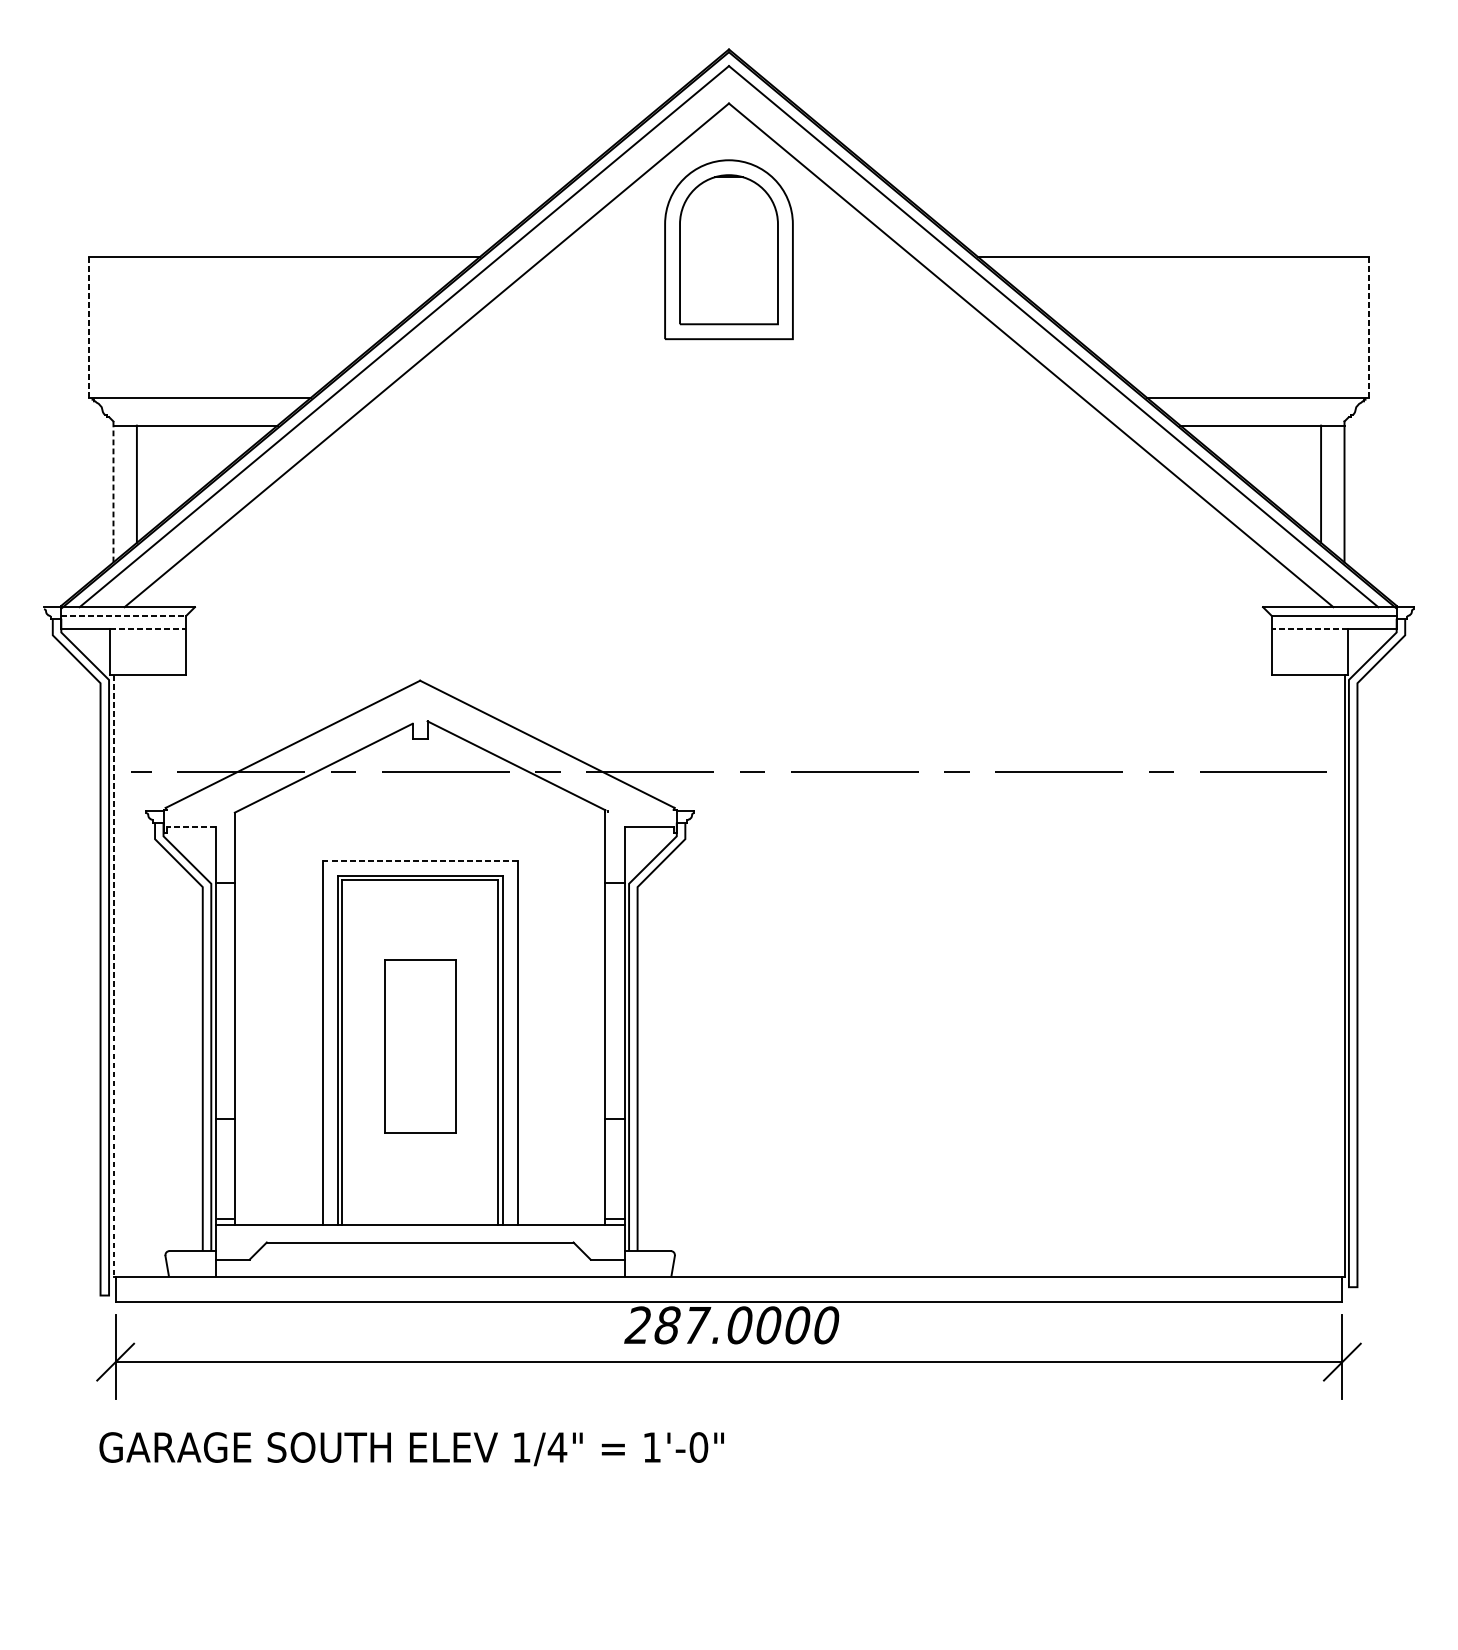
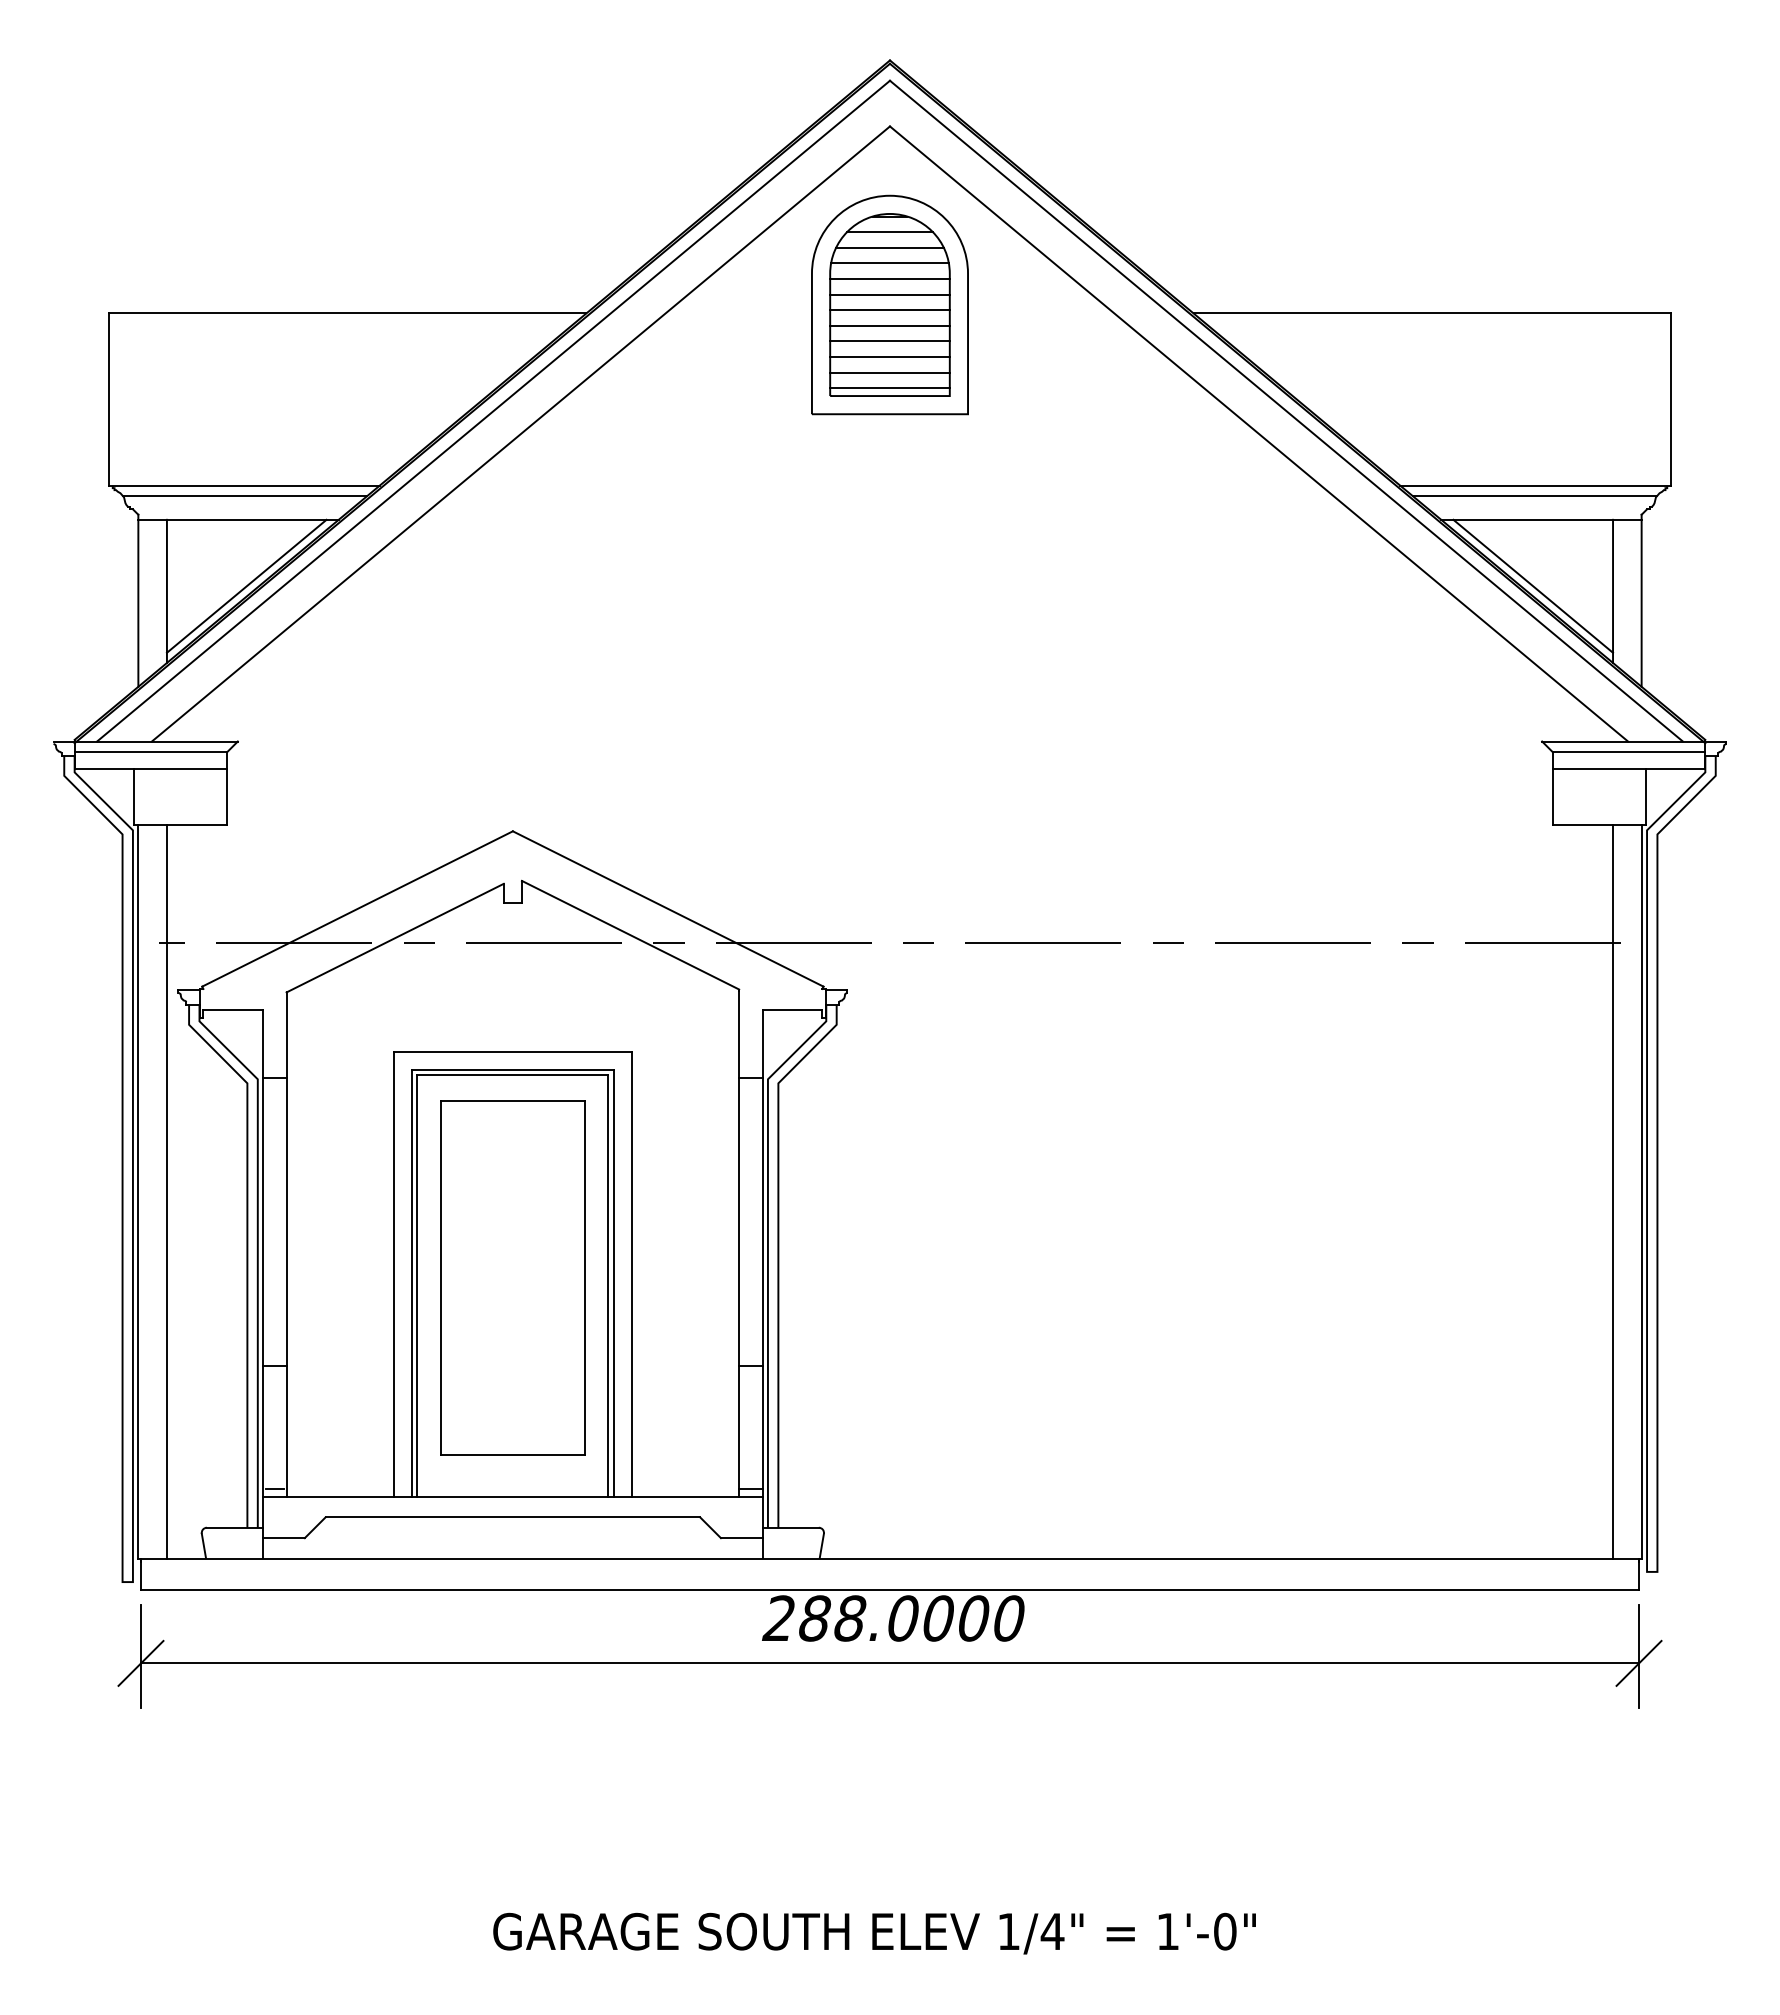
line: (728, 190) -> (889, 232), added
line: (728, 202) -> (889, 247), added
line: (728, 215) -> (889, 263), added
line: (728, 228) -> (889, 279), added
line: (728, 241) -> (889, 294), added
line: (728, 254) -> (889, 310), added
line: (728, 266) -> (889, 325), added
line: (728, 279) -> (889, 341), added
line: (728, 292) -> (889, 357), added
line: (728, 304) -> (889, 372), added
line: (728, 318) -> (889, 388), added
line: (89, 327) -> (108, 399), dashed -> solid
line: (1368, 327) -> (1671, 399), dashed -> solid
line: (200, 405) -> (244, 495), added
line: (1256, 405) -> (1534, 495), added
line: (202, 479) -> (246, 585), added
line: (1255, 479) -> (1533, 585), added
line: (113, 491) -> (138, 600), dashed -> solid
line: (124, 615) -> (151, 751), dashed -> solid
line: (148, 629) -> (181, 768), dashed -> solid
line: (1309, 629) -> (1598, 768), dashed -> solid
line: (191, 826) -> (233, 1009), dashed -> solid
line: (419, 861) -> (512, 1051), dashed -> solid
line: (136, 975) -> (166, 1191), added
line: (1321, 975) -> (1613, 1191), added
line: (113, 976) -> (138, 1192), dashed -> solid
part: (419, 1046) -> (512, 1277), size x1.67
text: (697, 1325) -> (851, 1618), 287.0000 -> 288.0000
text: (411, 1449) -> (874, 1933), moved

